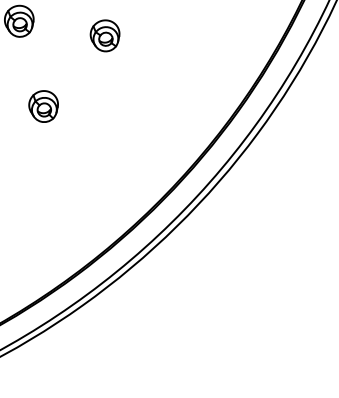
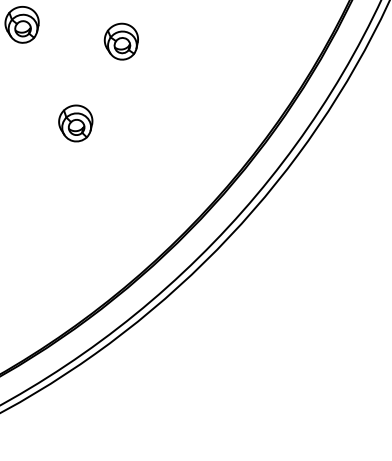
part: (43, 106) -> (75, 123), moved

